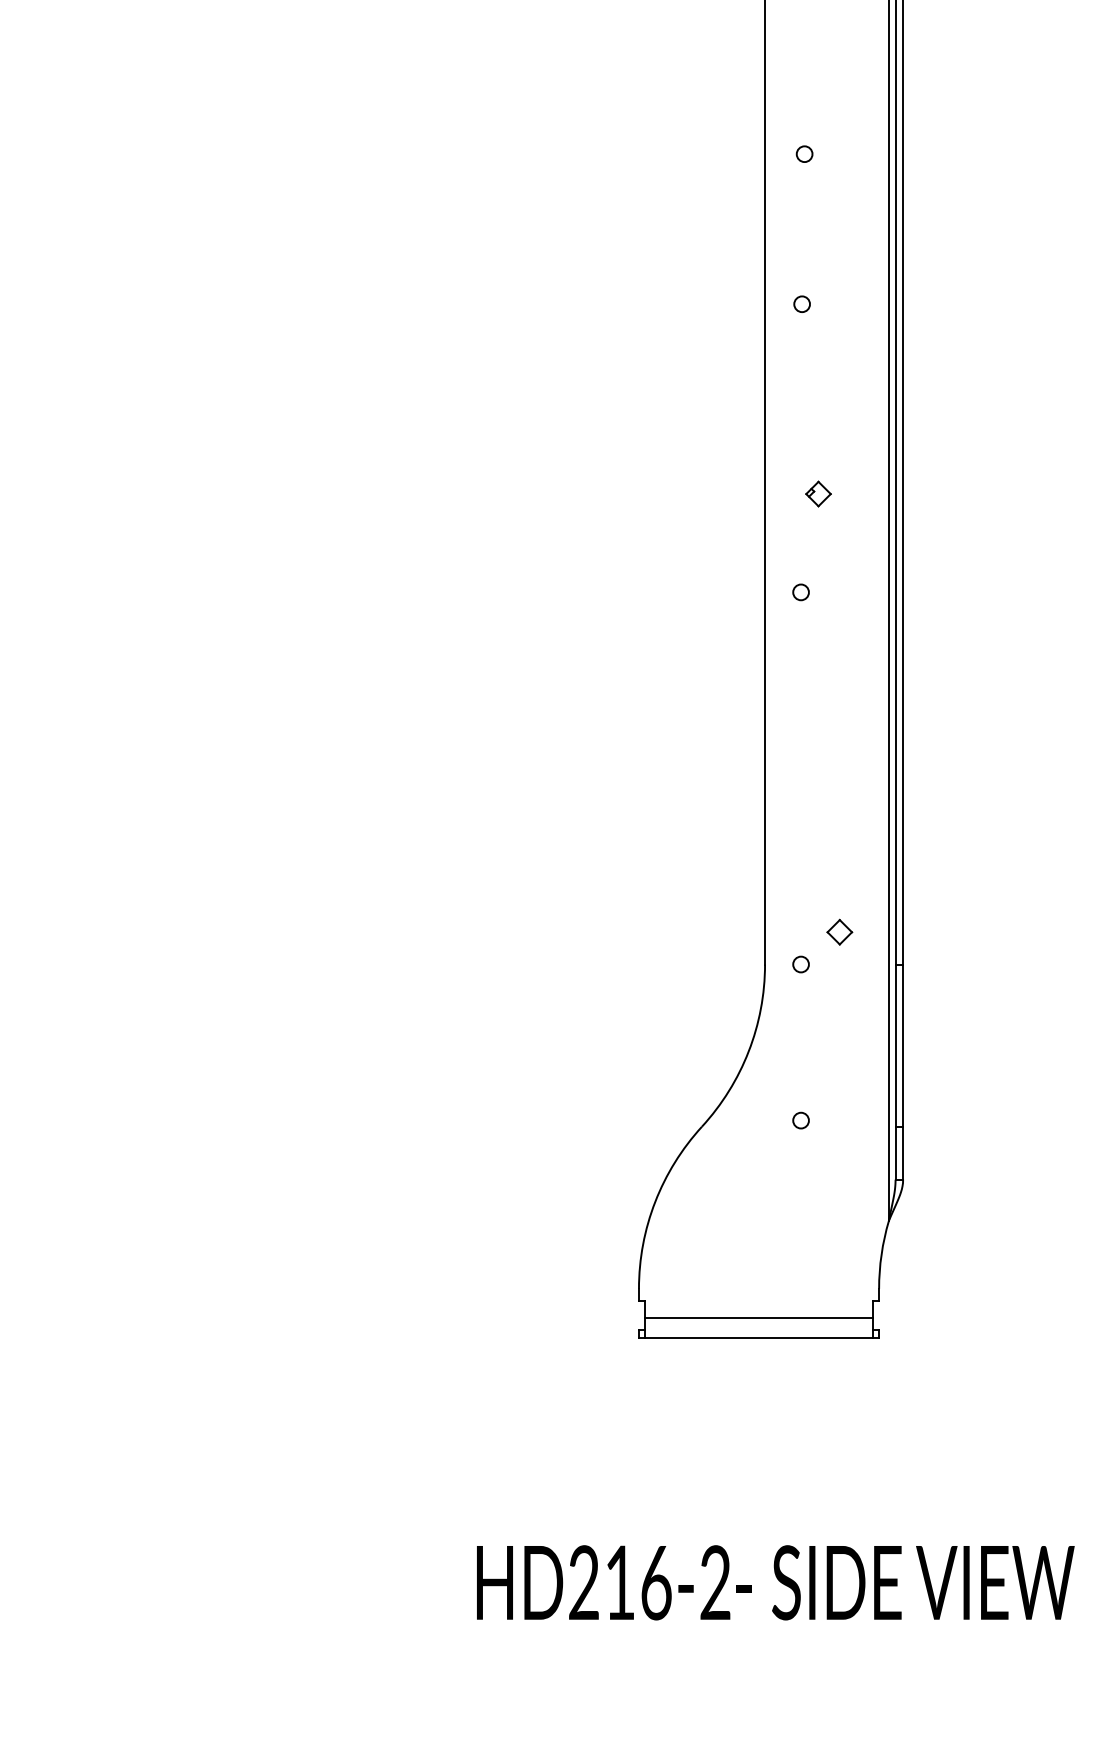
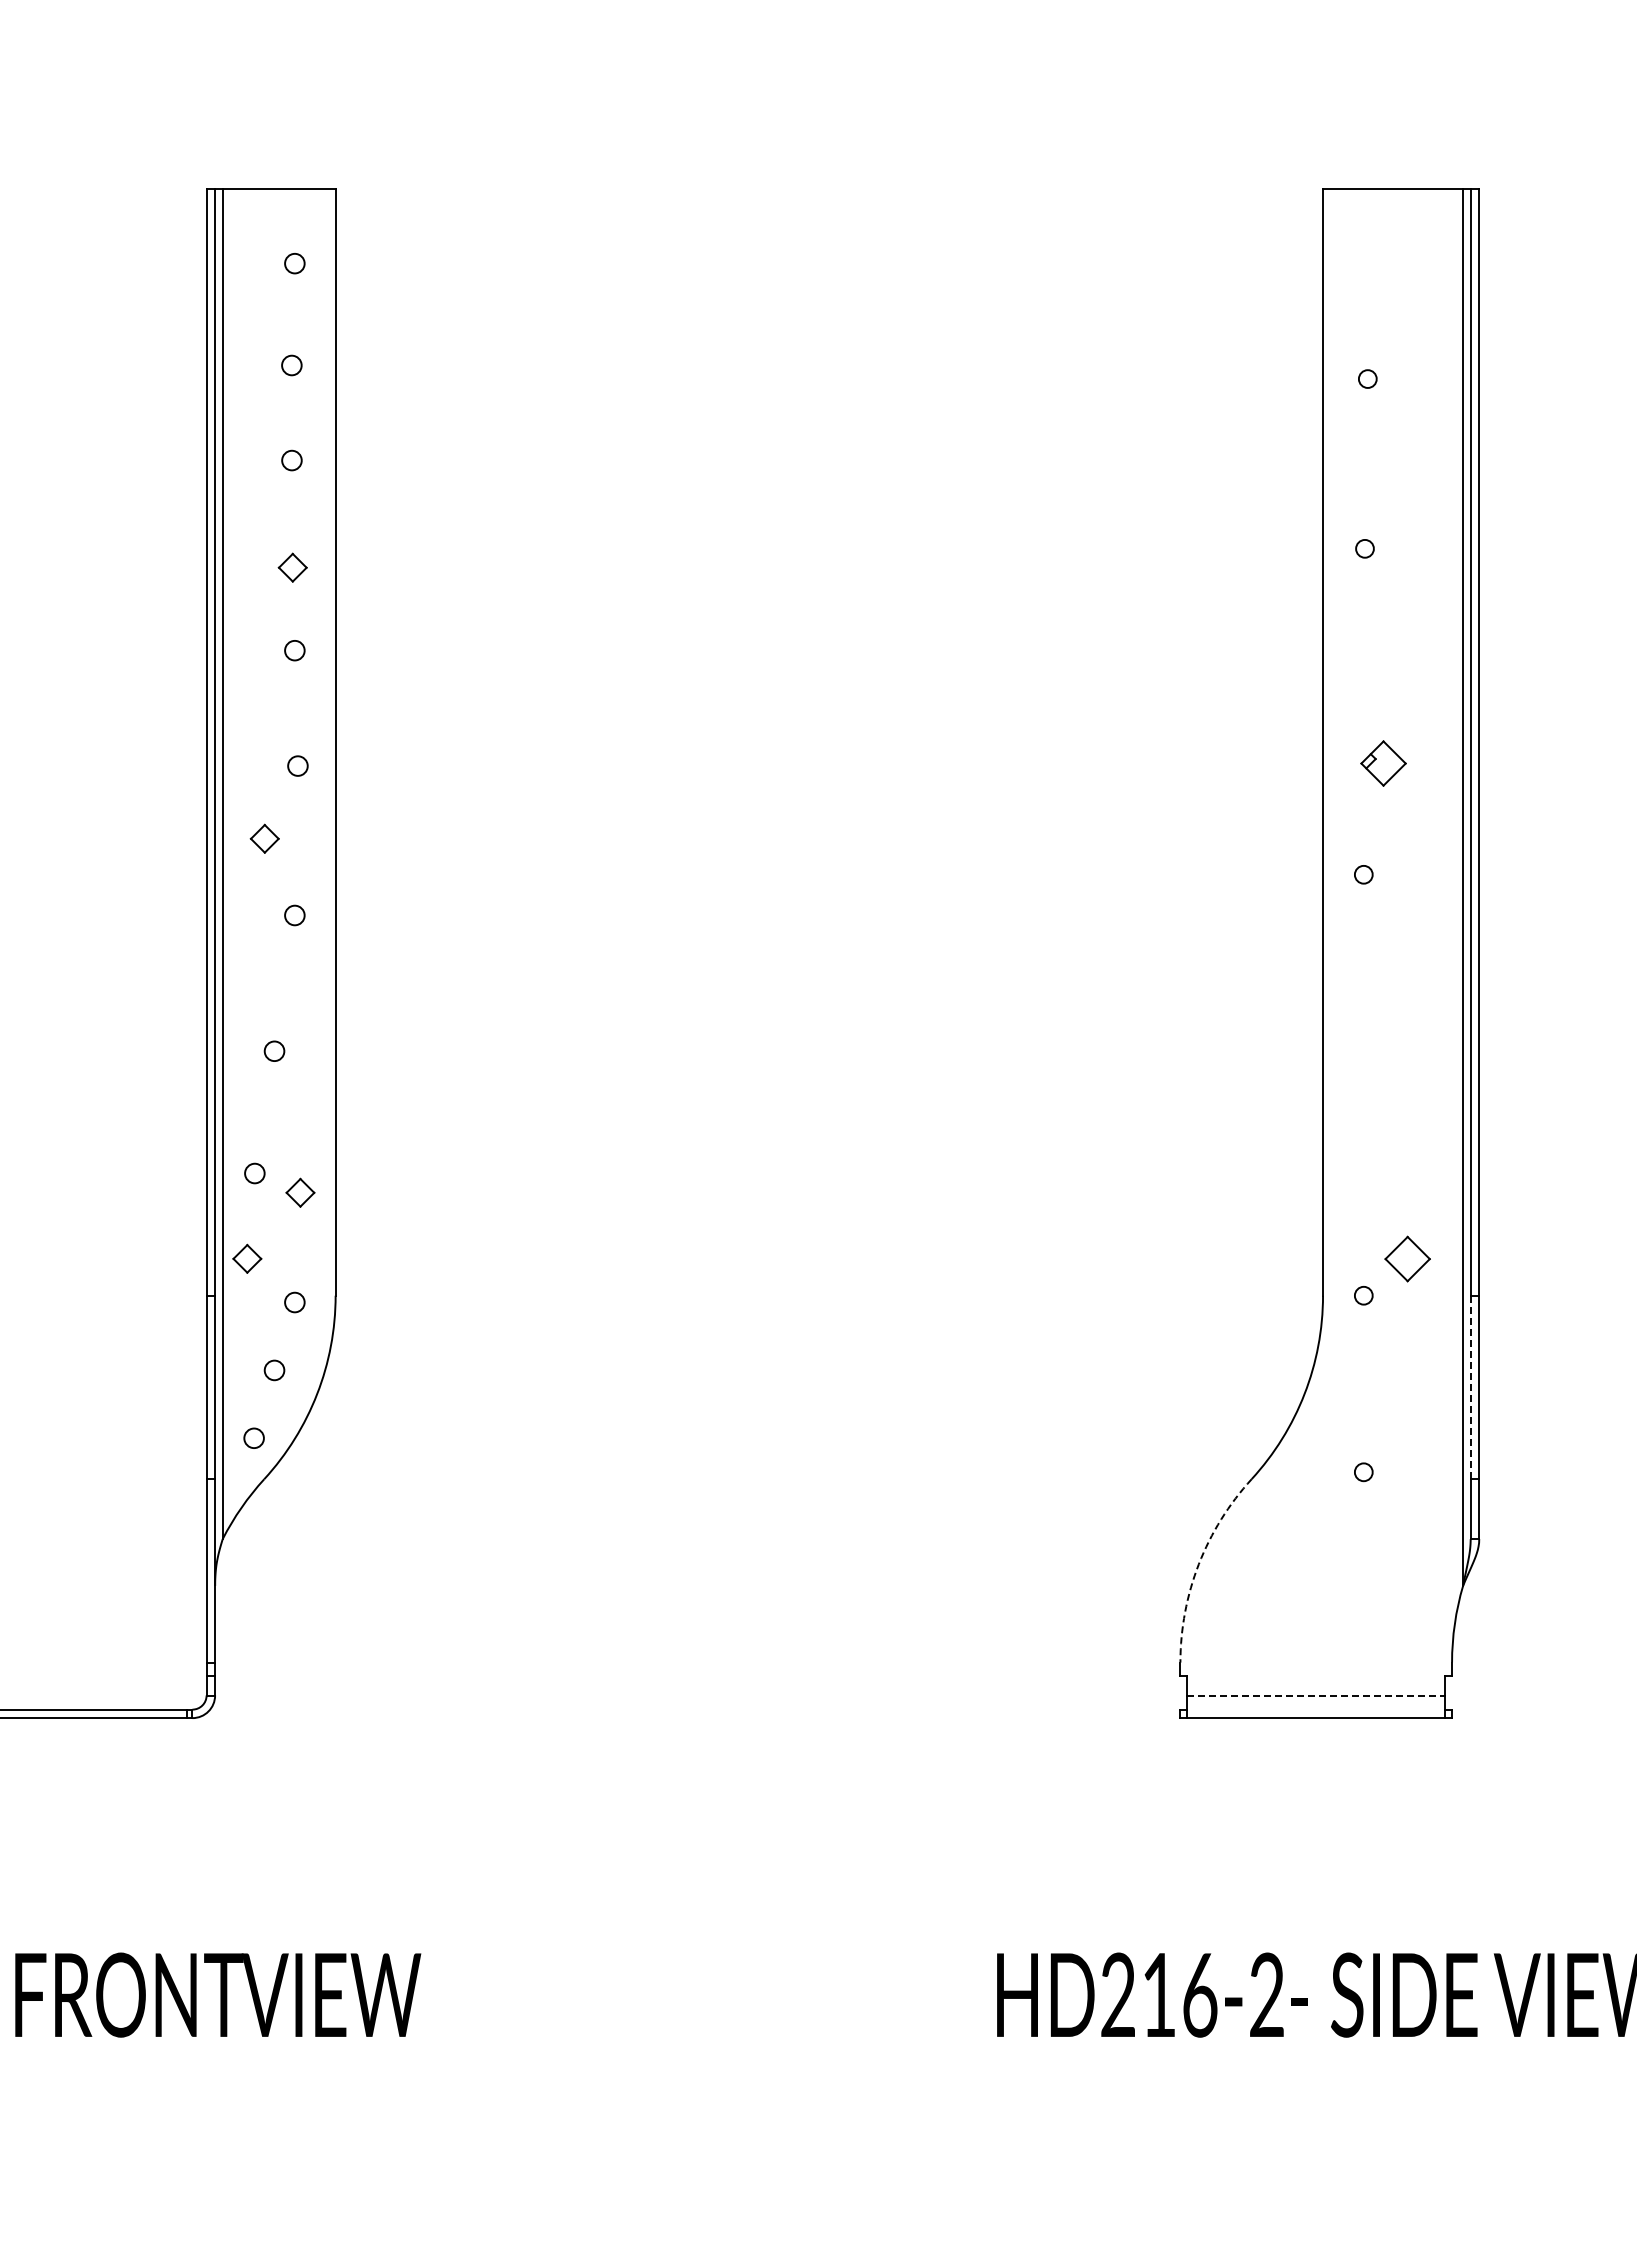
part: (818, 494) -> (1383, 763), size x1.6
part: (839, 932) -> (1407, 1259), size x1.6
line: (895, 1045) -> (1470, 1387), solid -> dashed
arc: (654, 1202) -> (1198, 1564), solid -> dashed
line: (759, 1317) -> (1316, 1695), solid -> dashed

